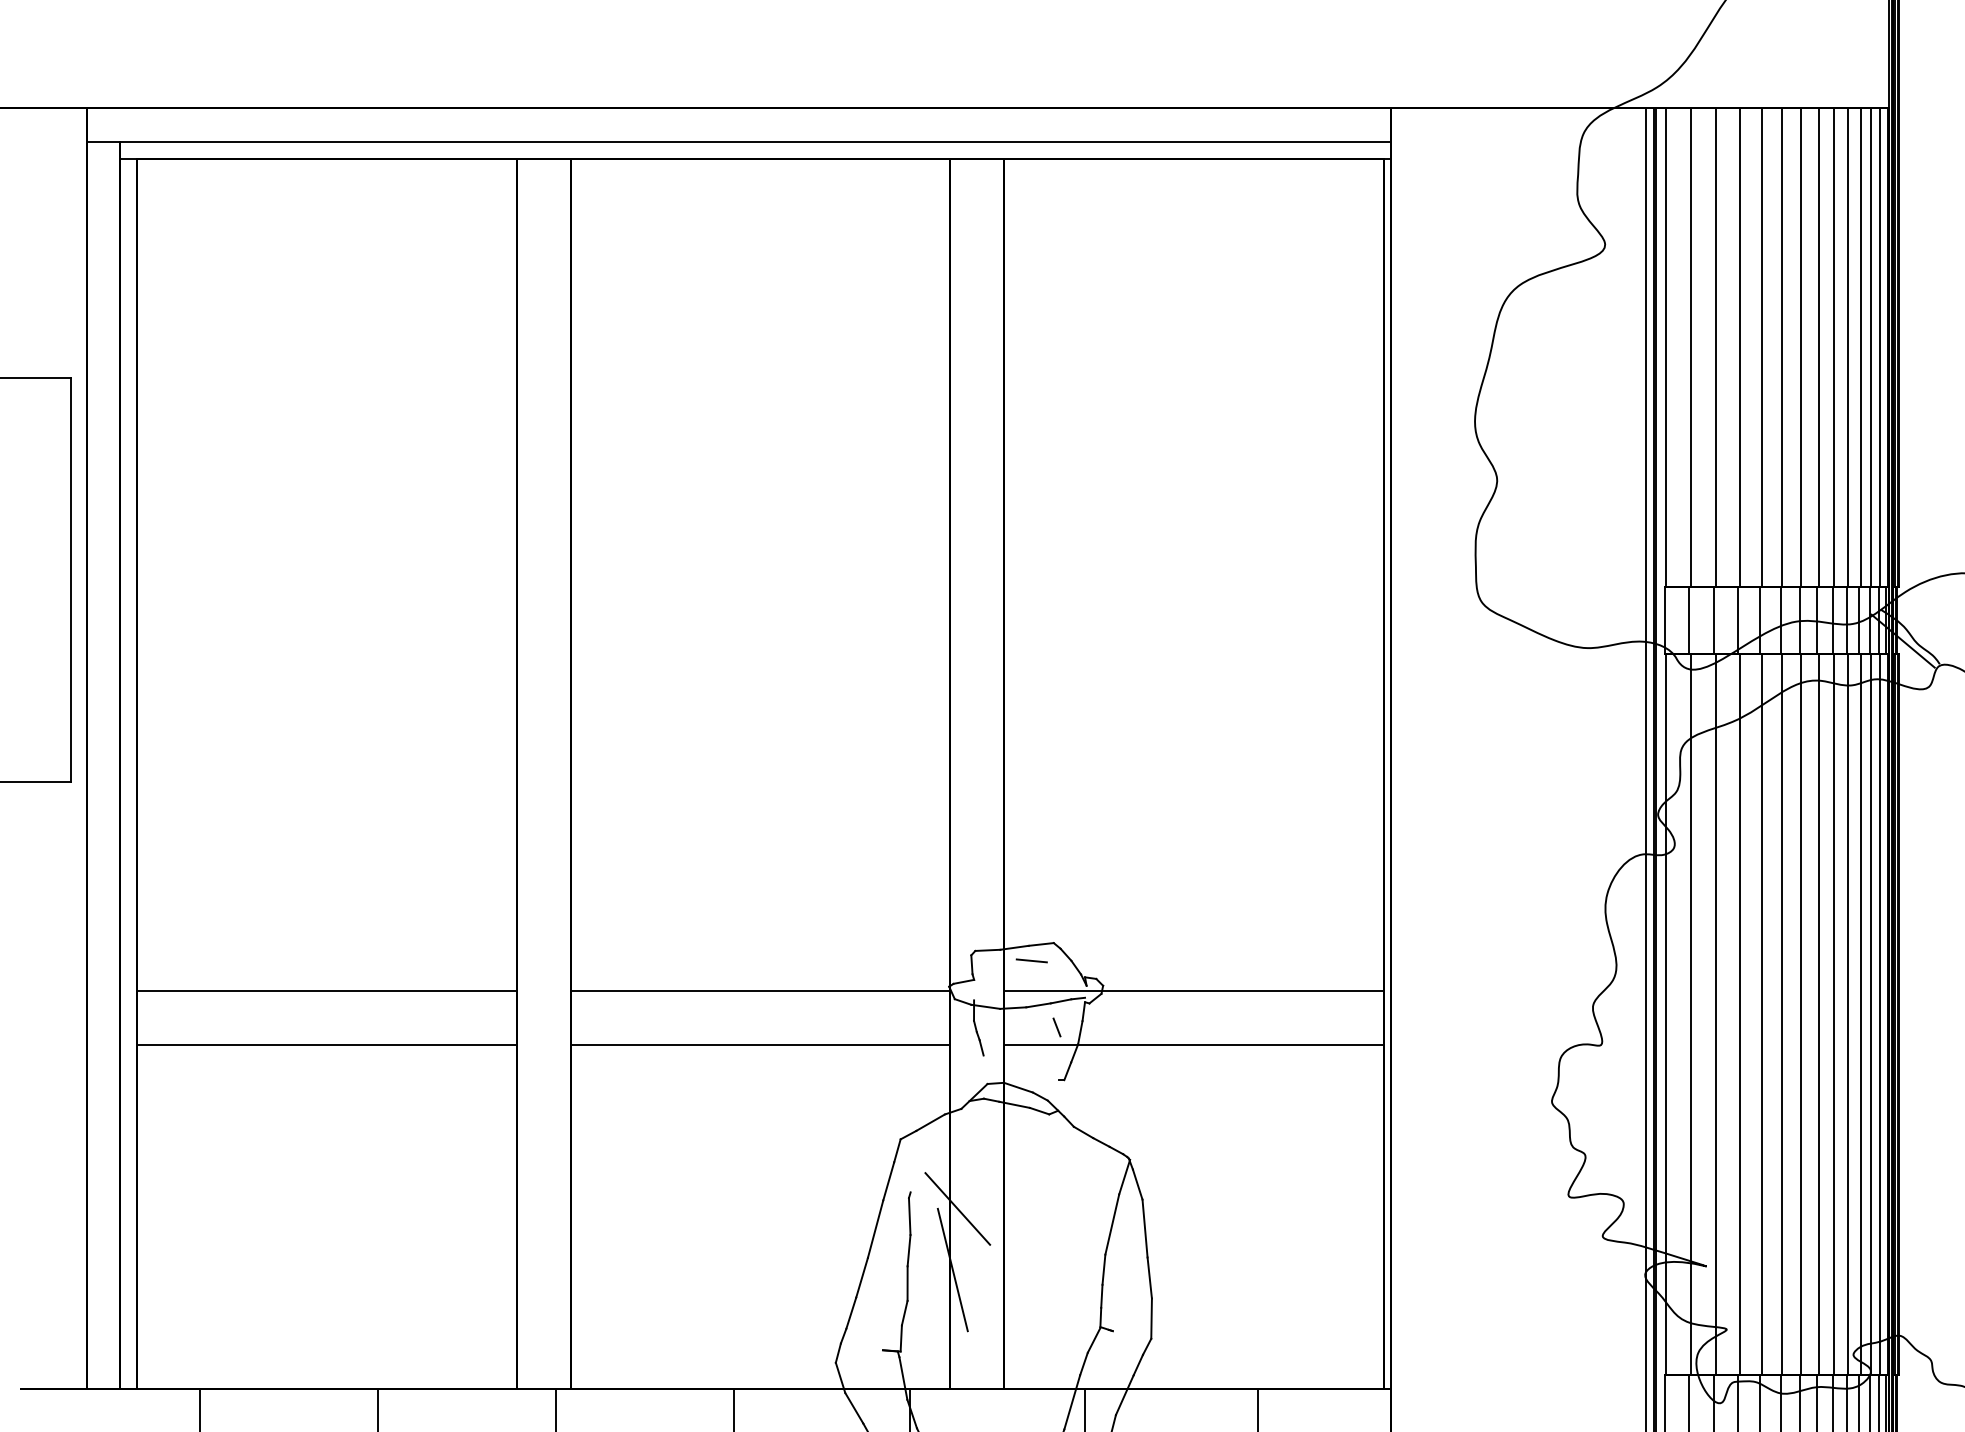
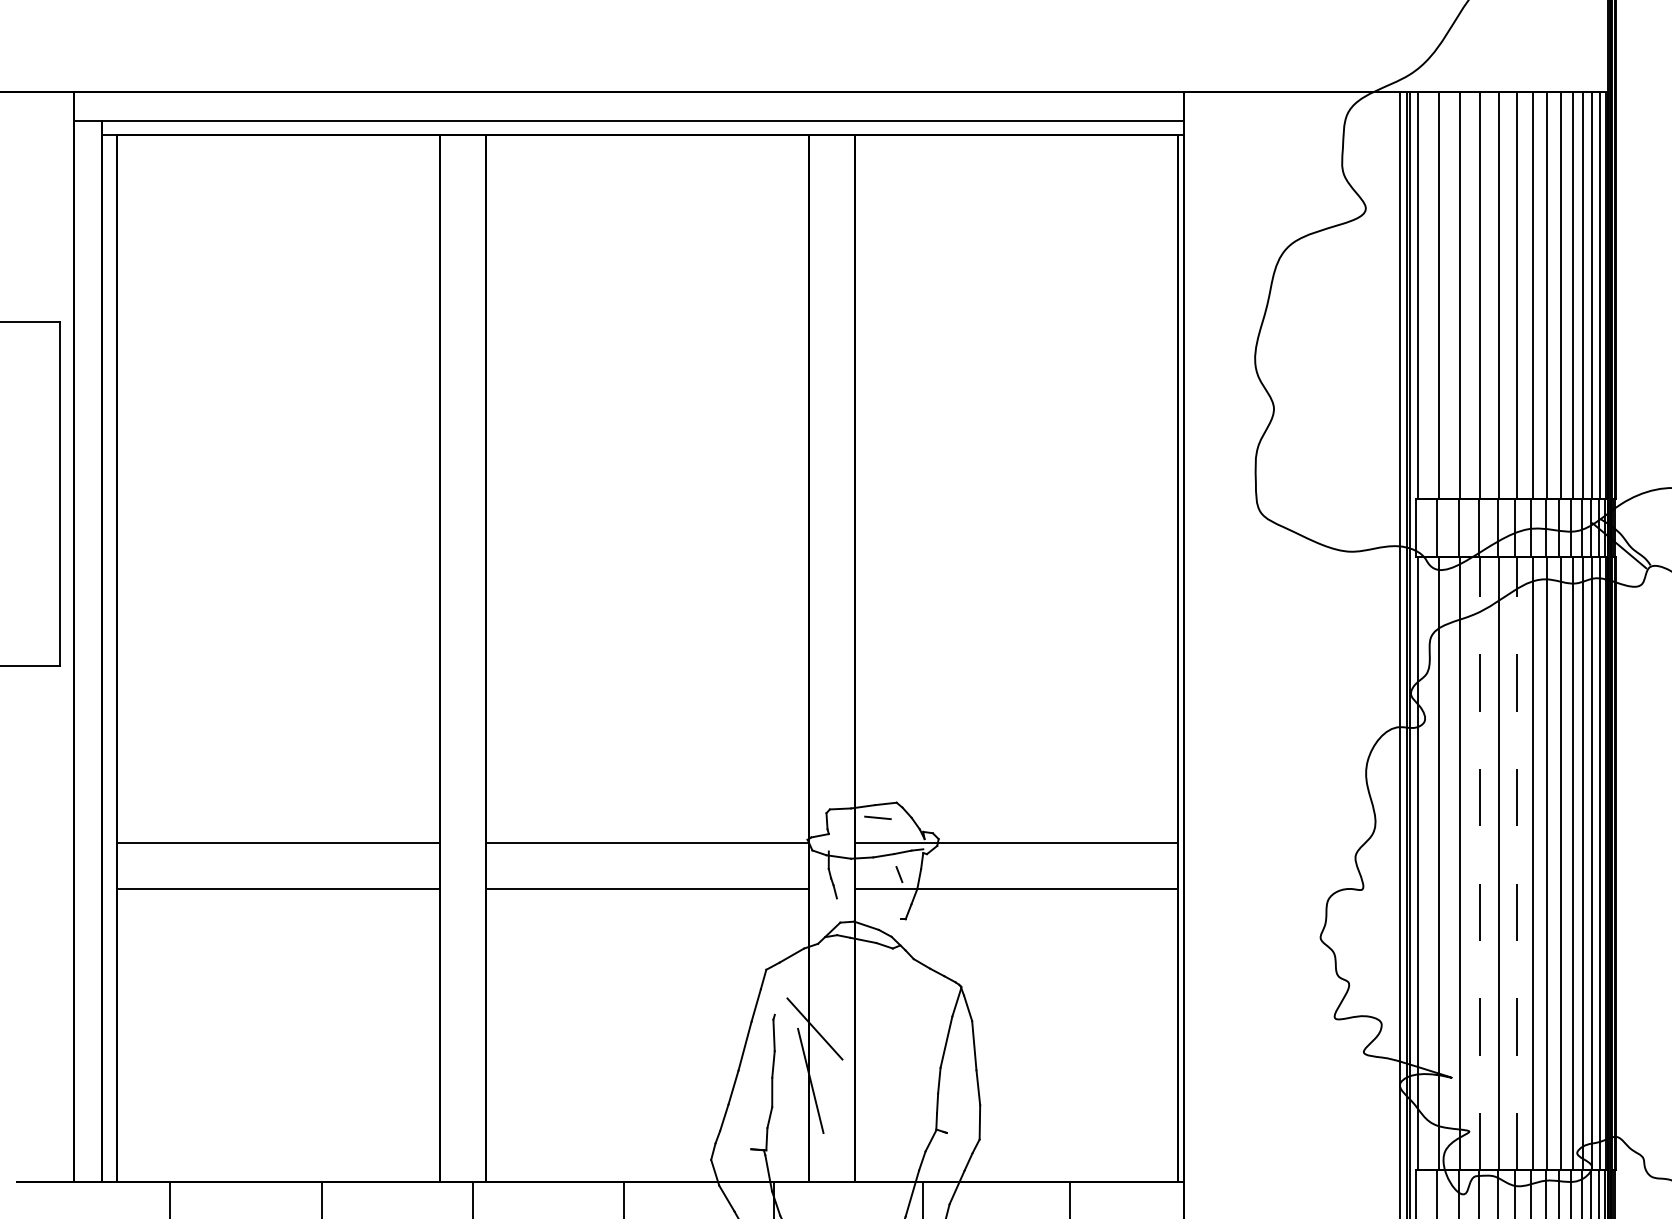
line: (1739, 1014) -> (1480, 863), solid -> dashed
line: (1782, 1014) -> (1516, 863), solid -> dashed

